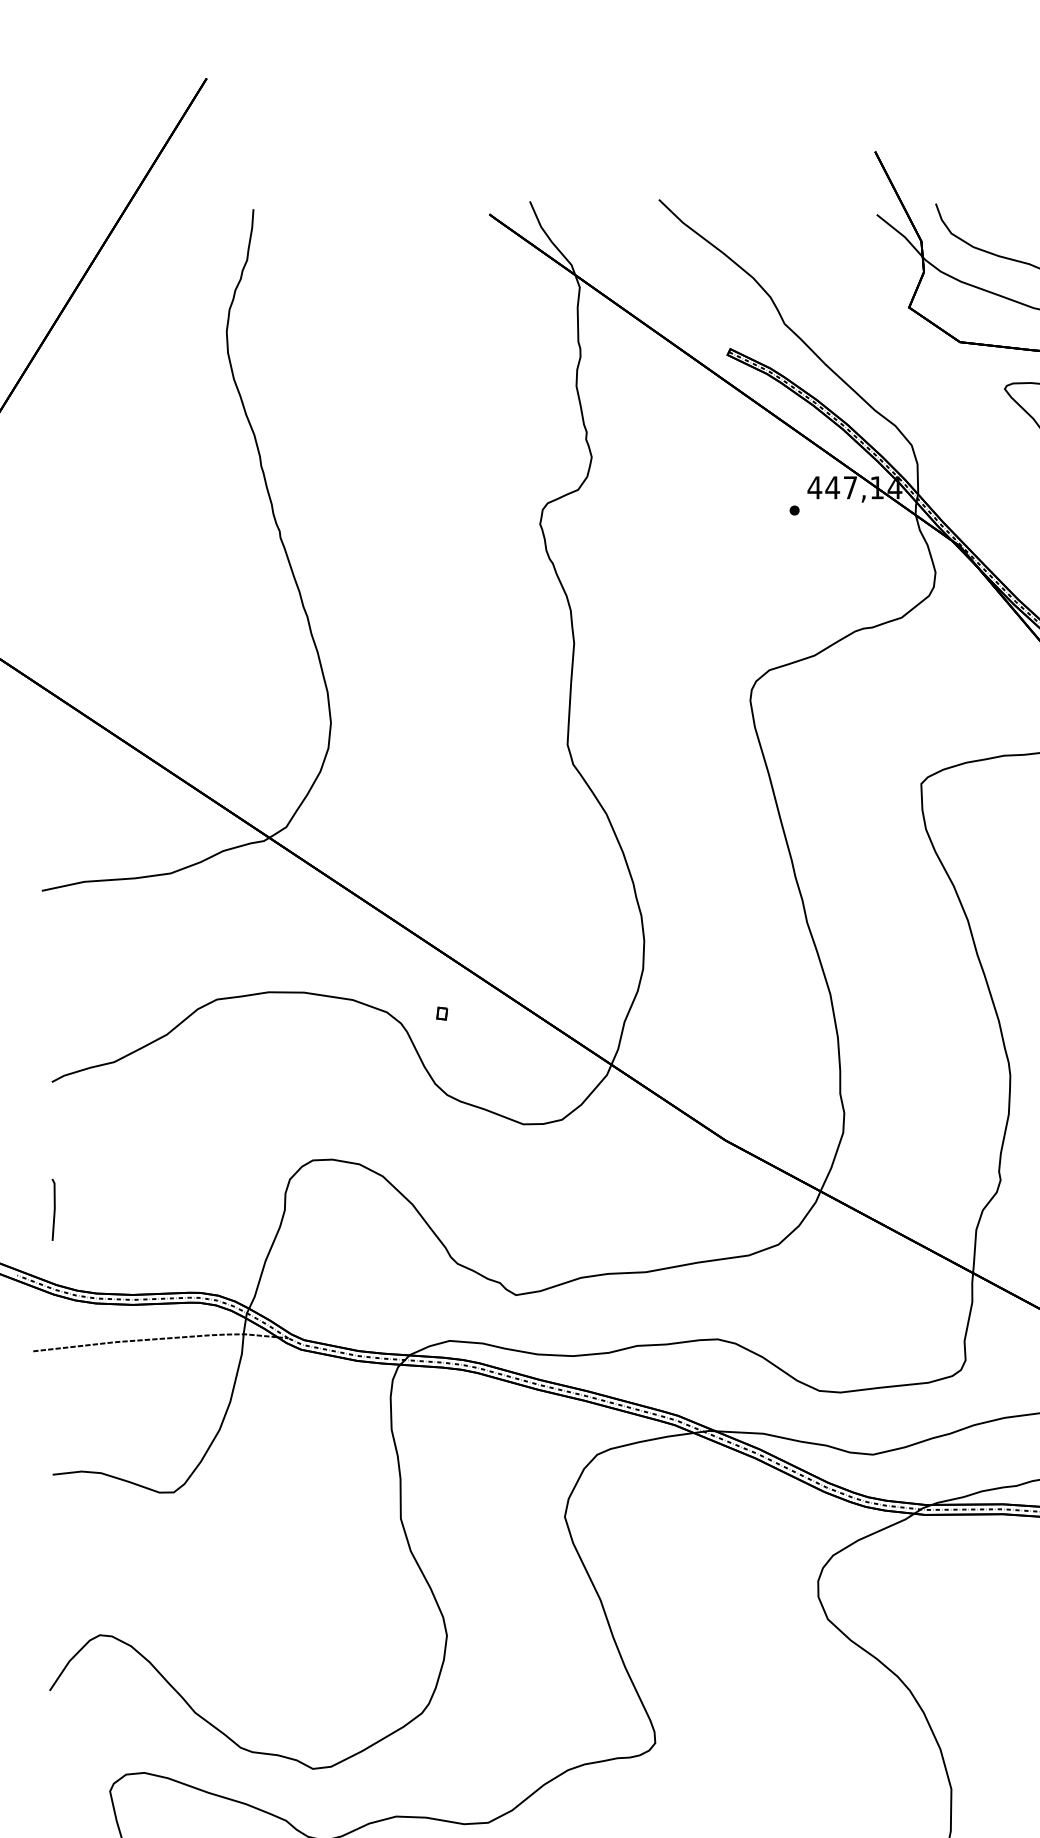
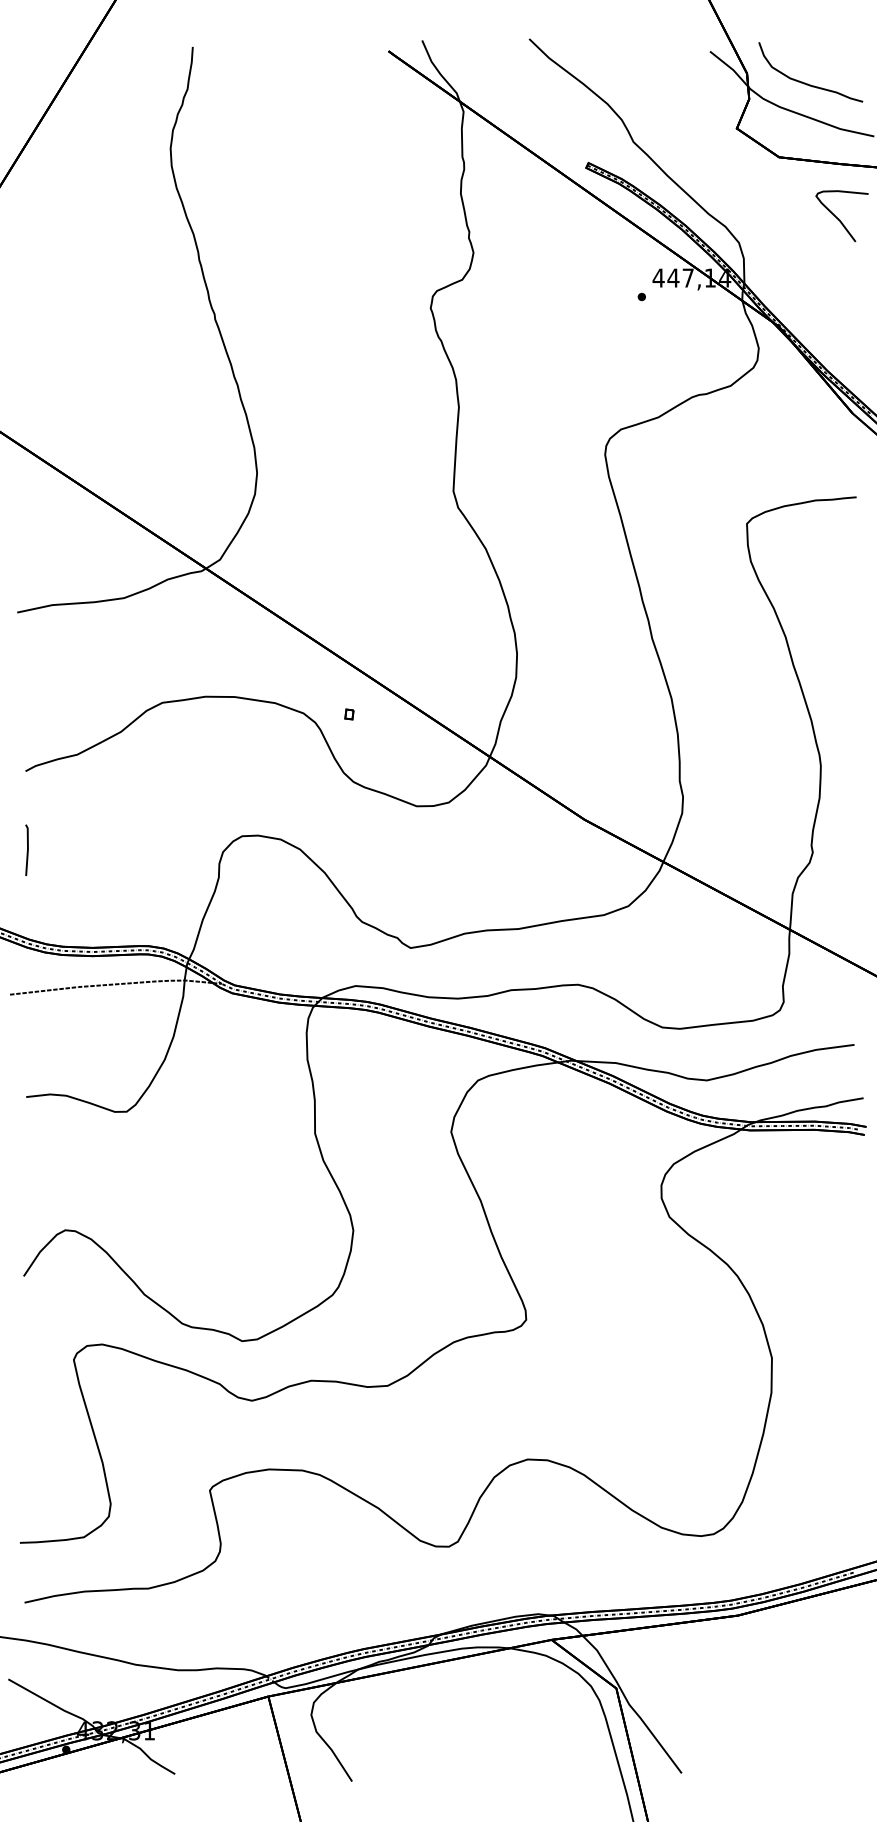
line: (54, 1208) -> (27, 849), moved

